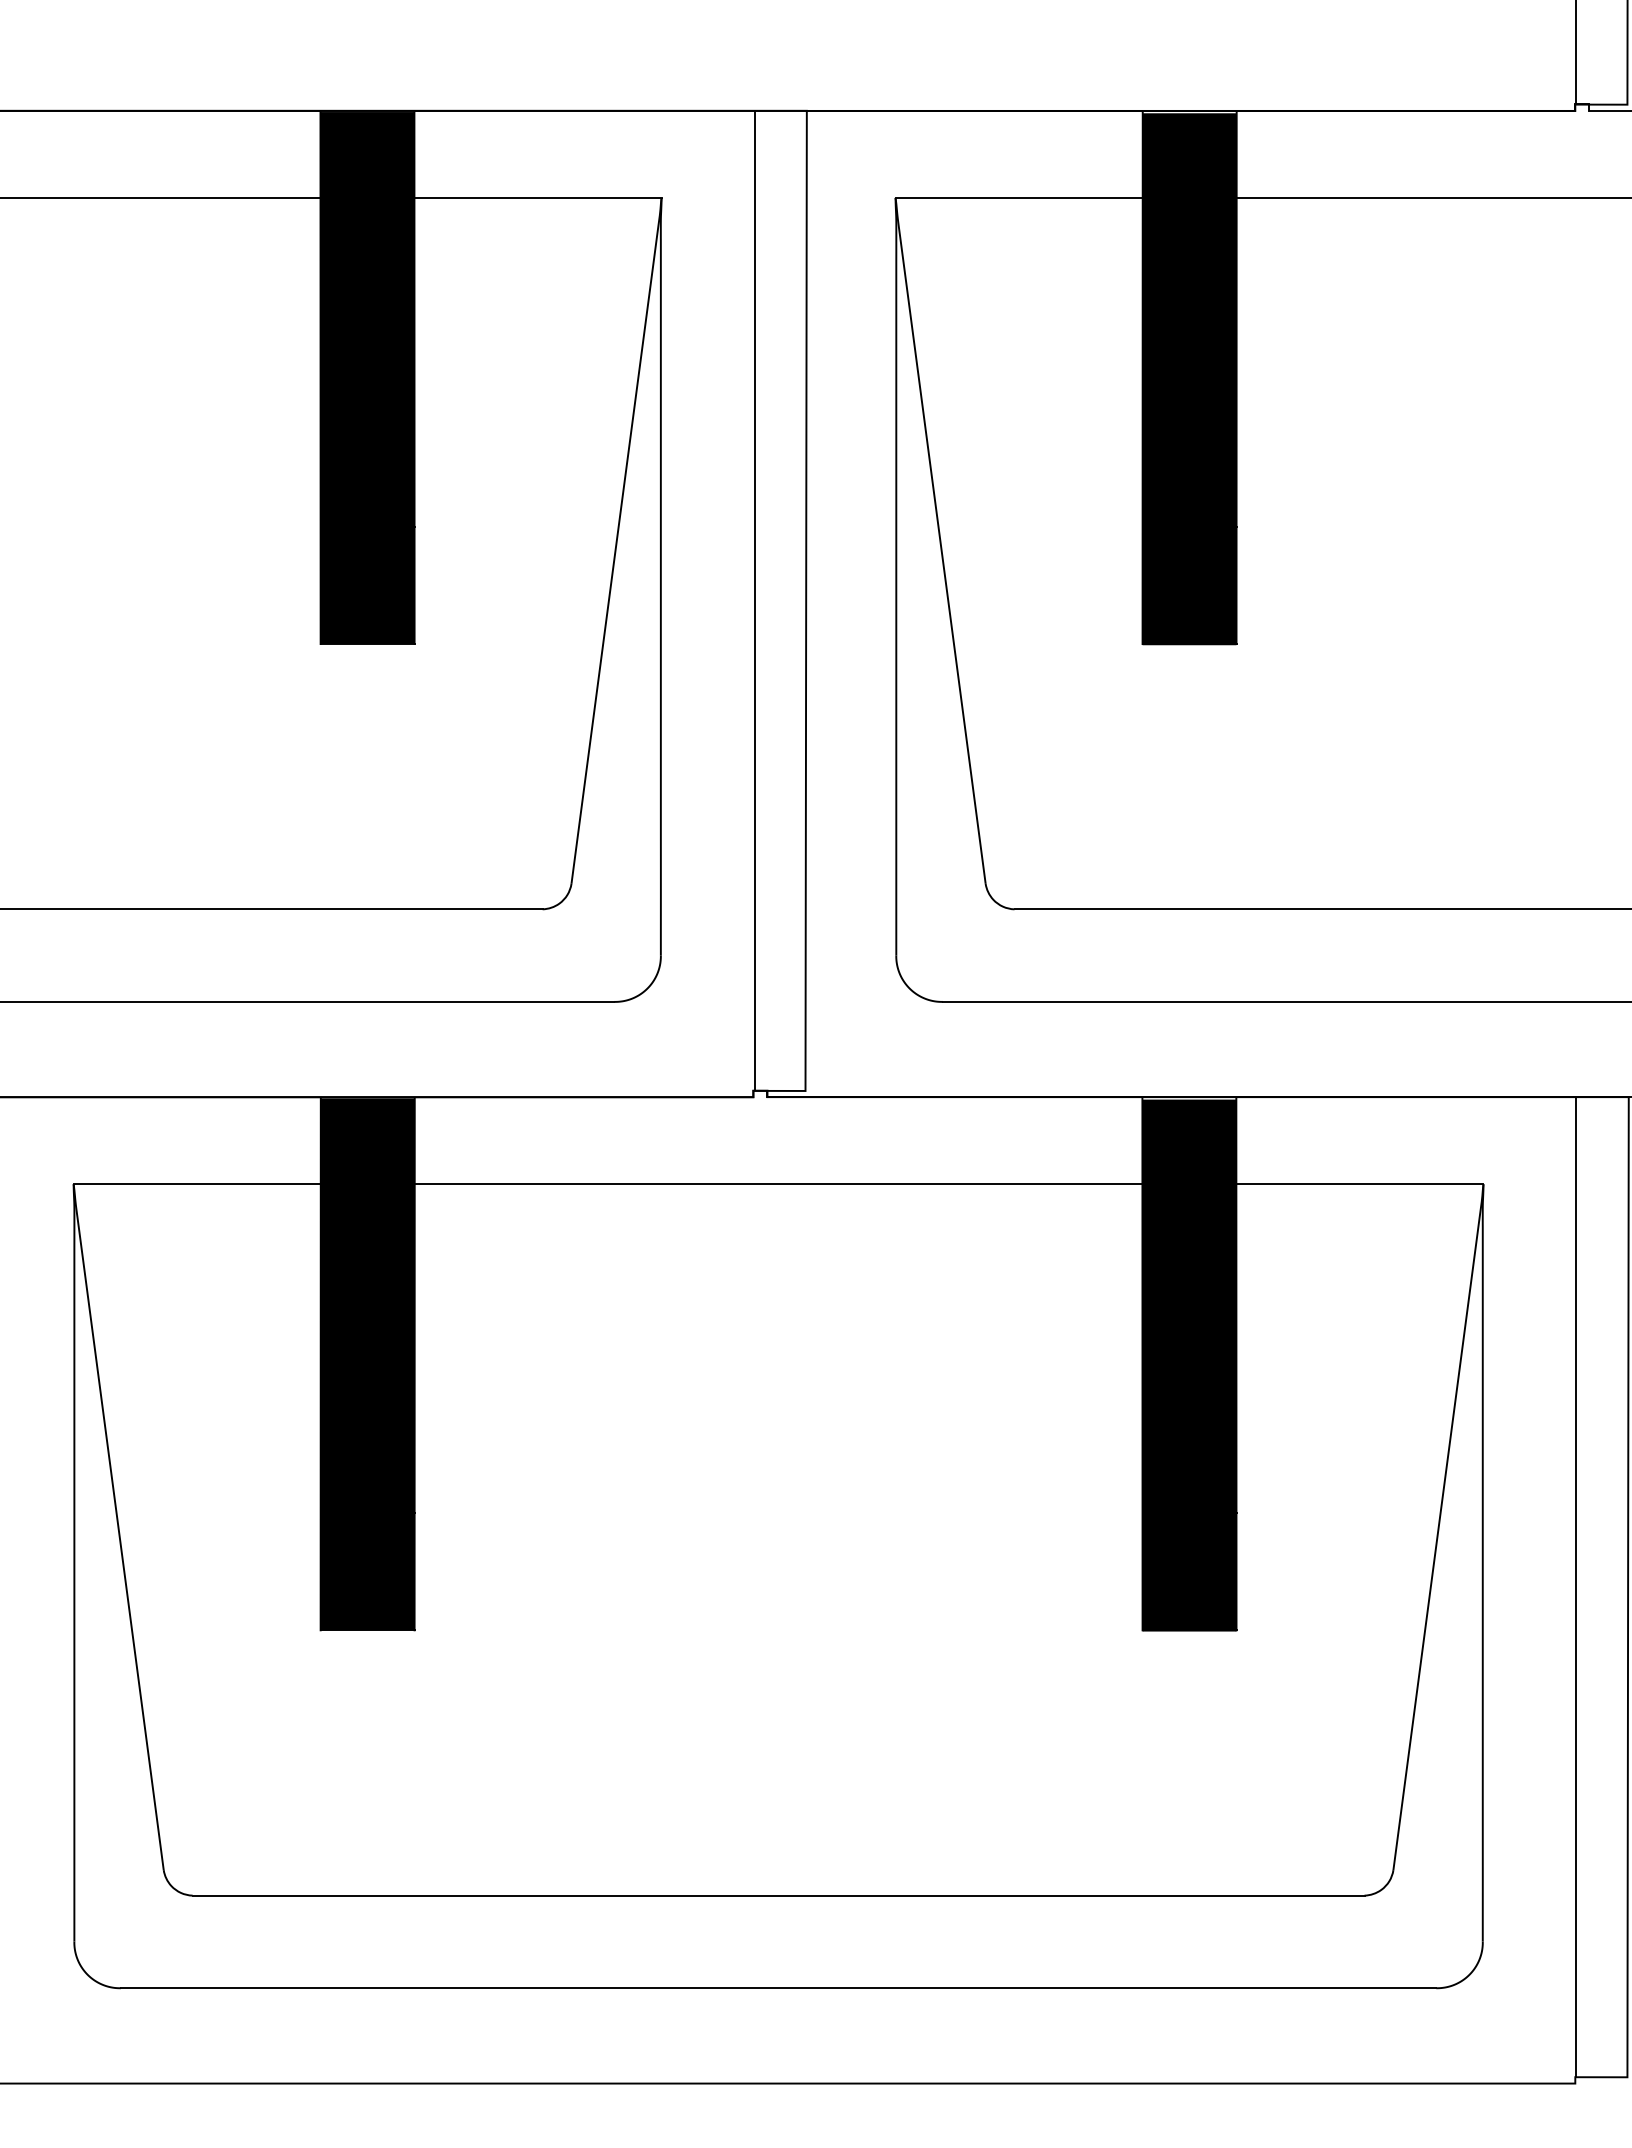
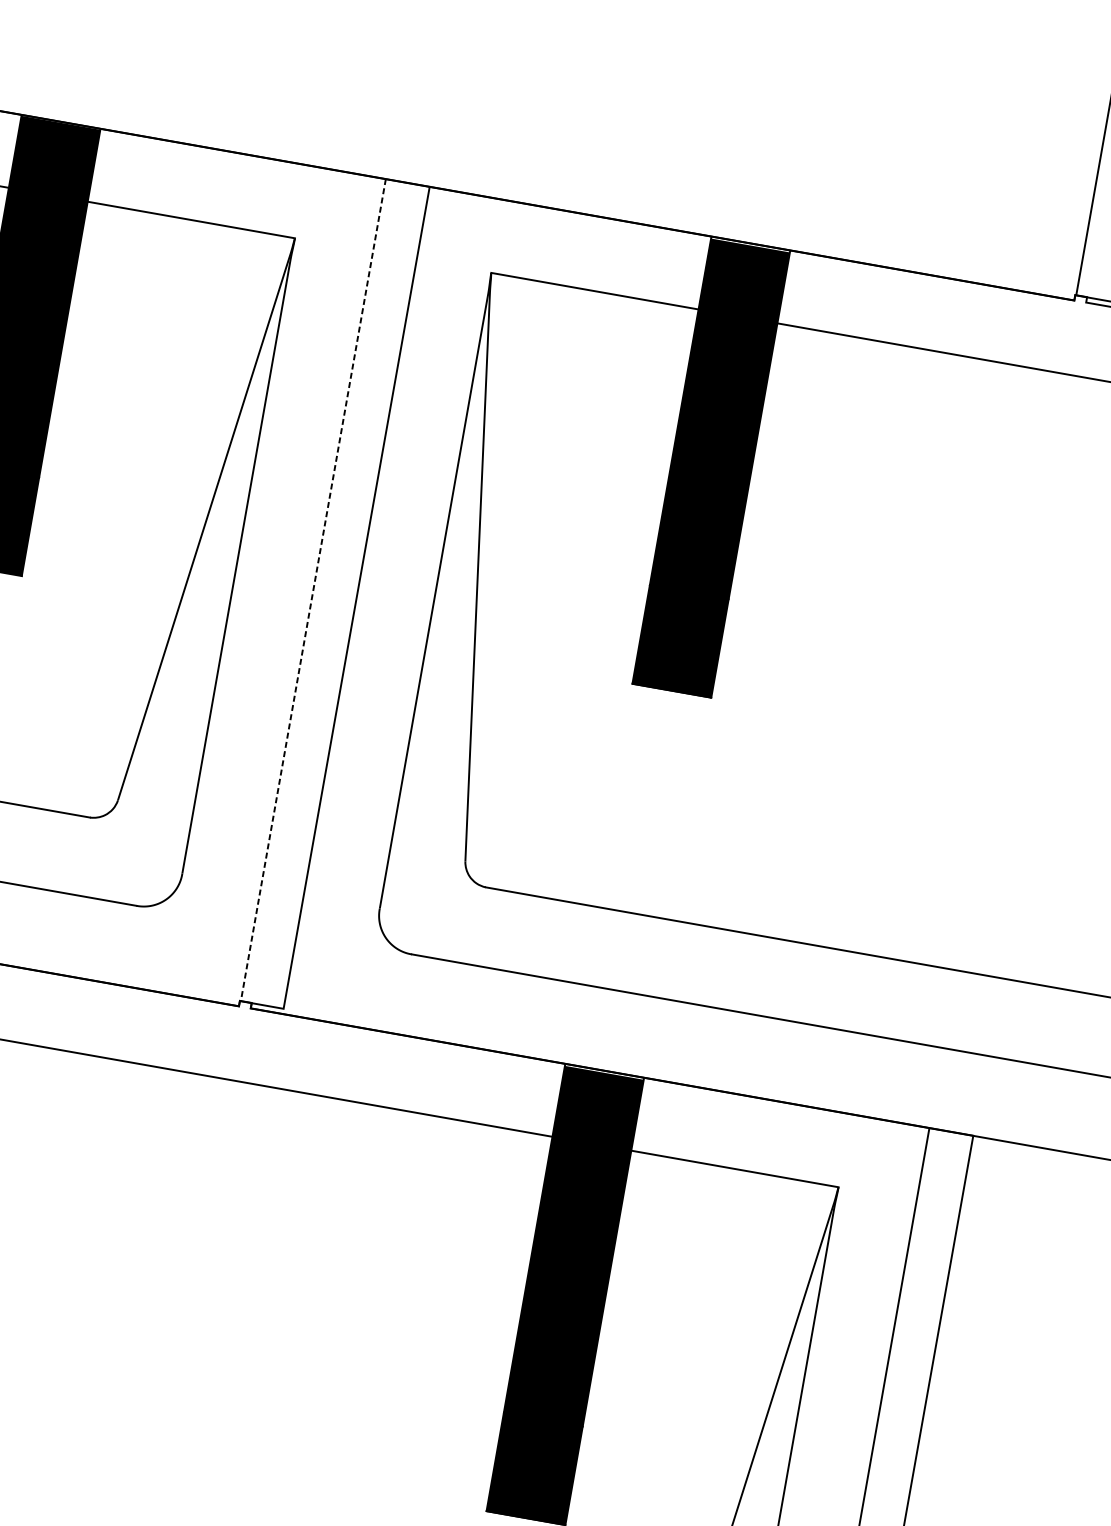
line: (754, 601) -> (313, 590), solid -> dashed

